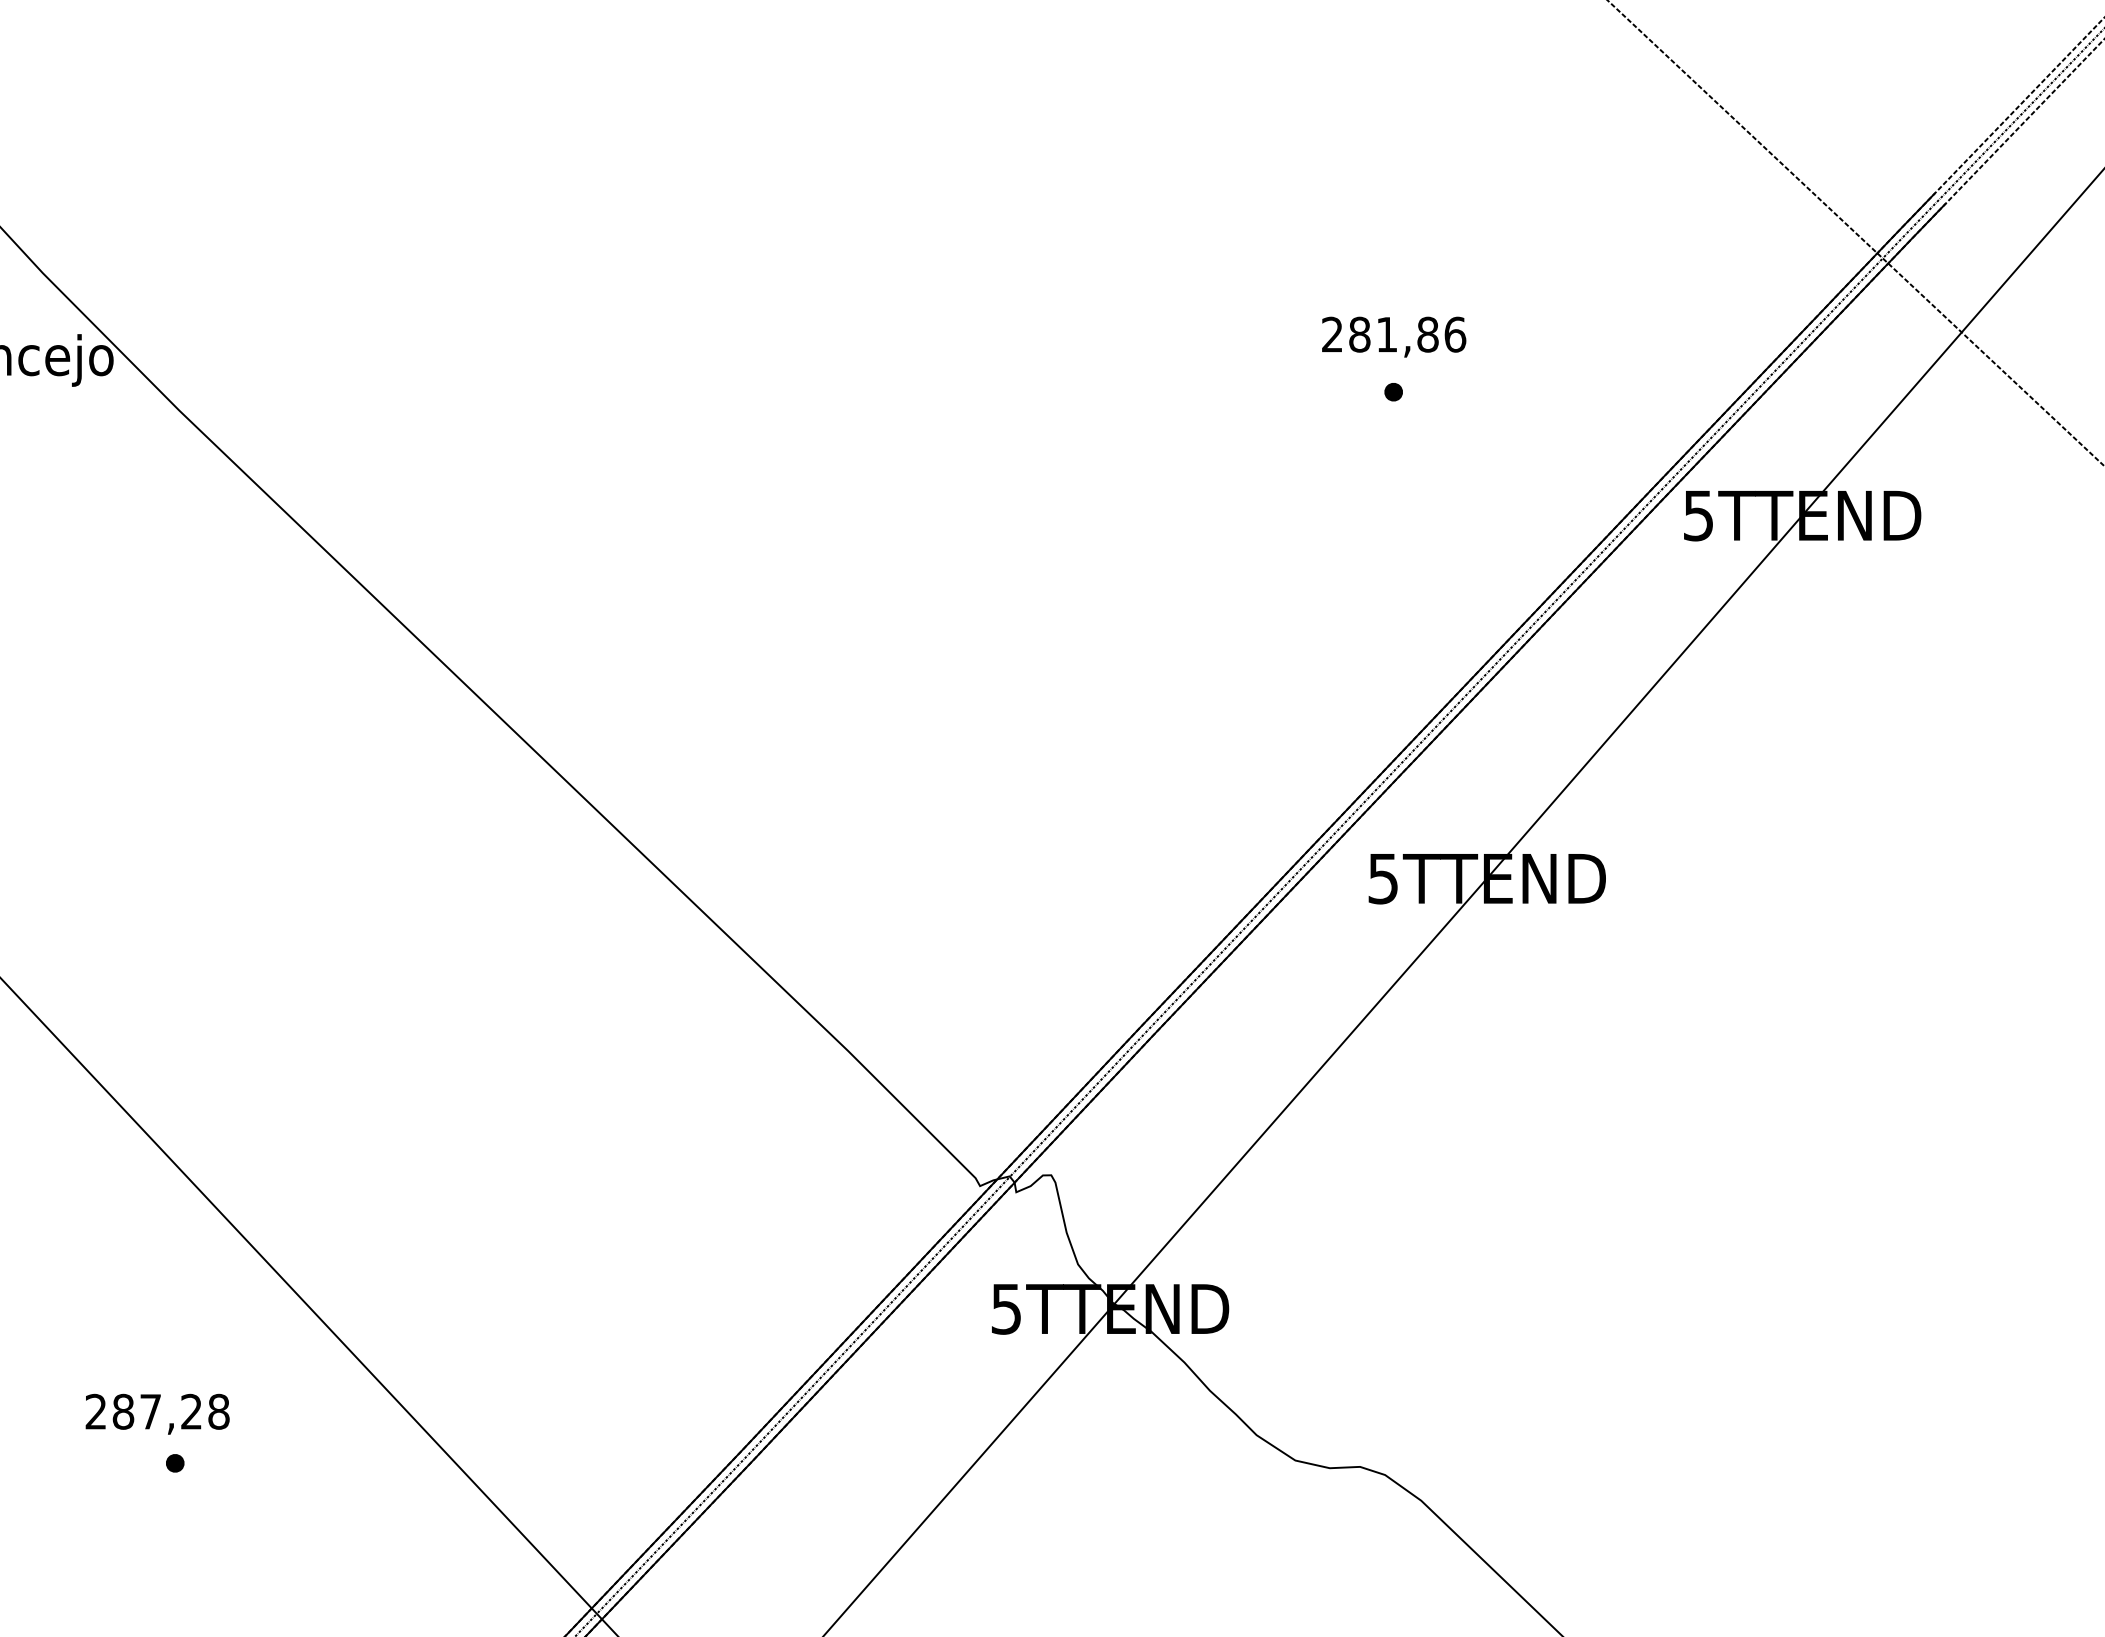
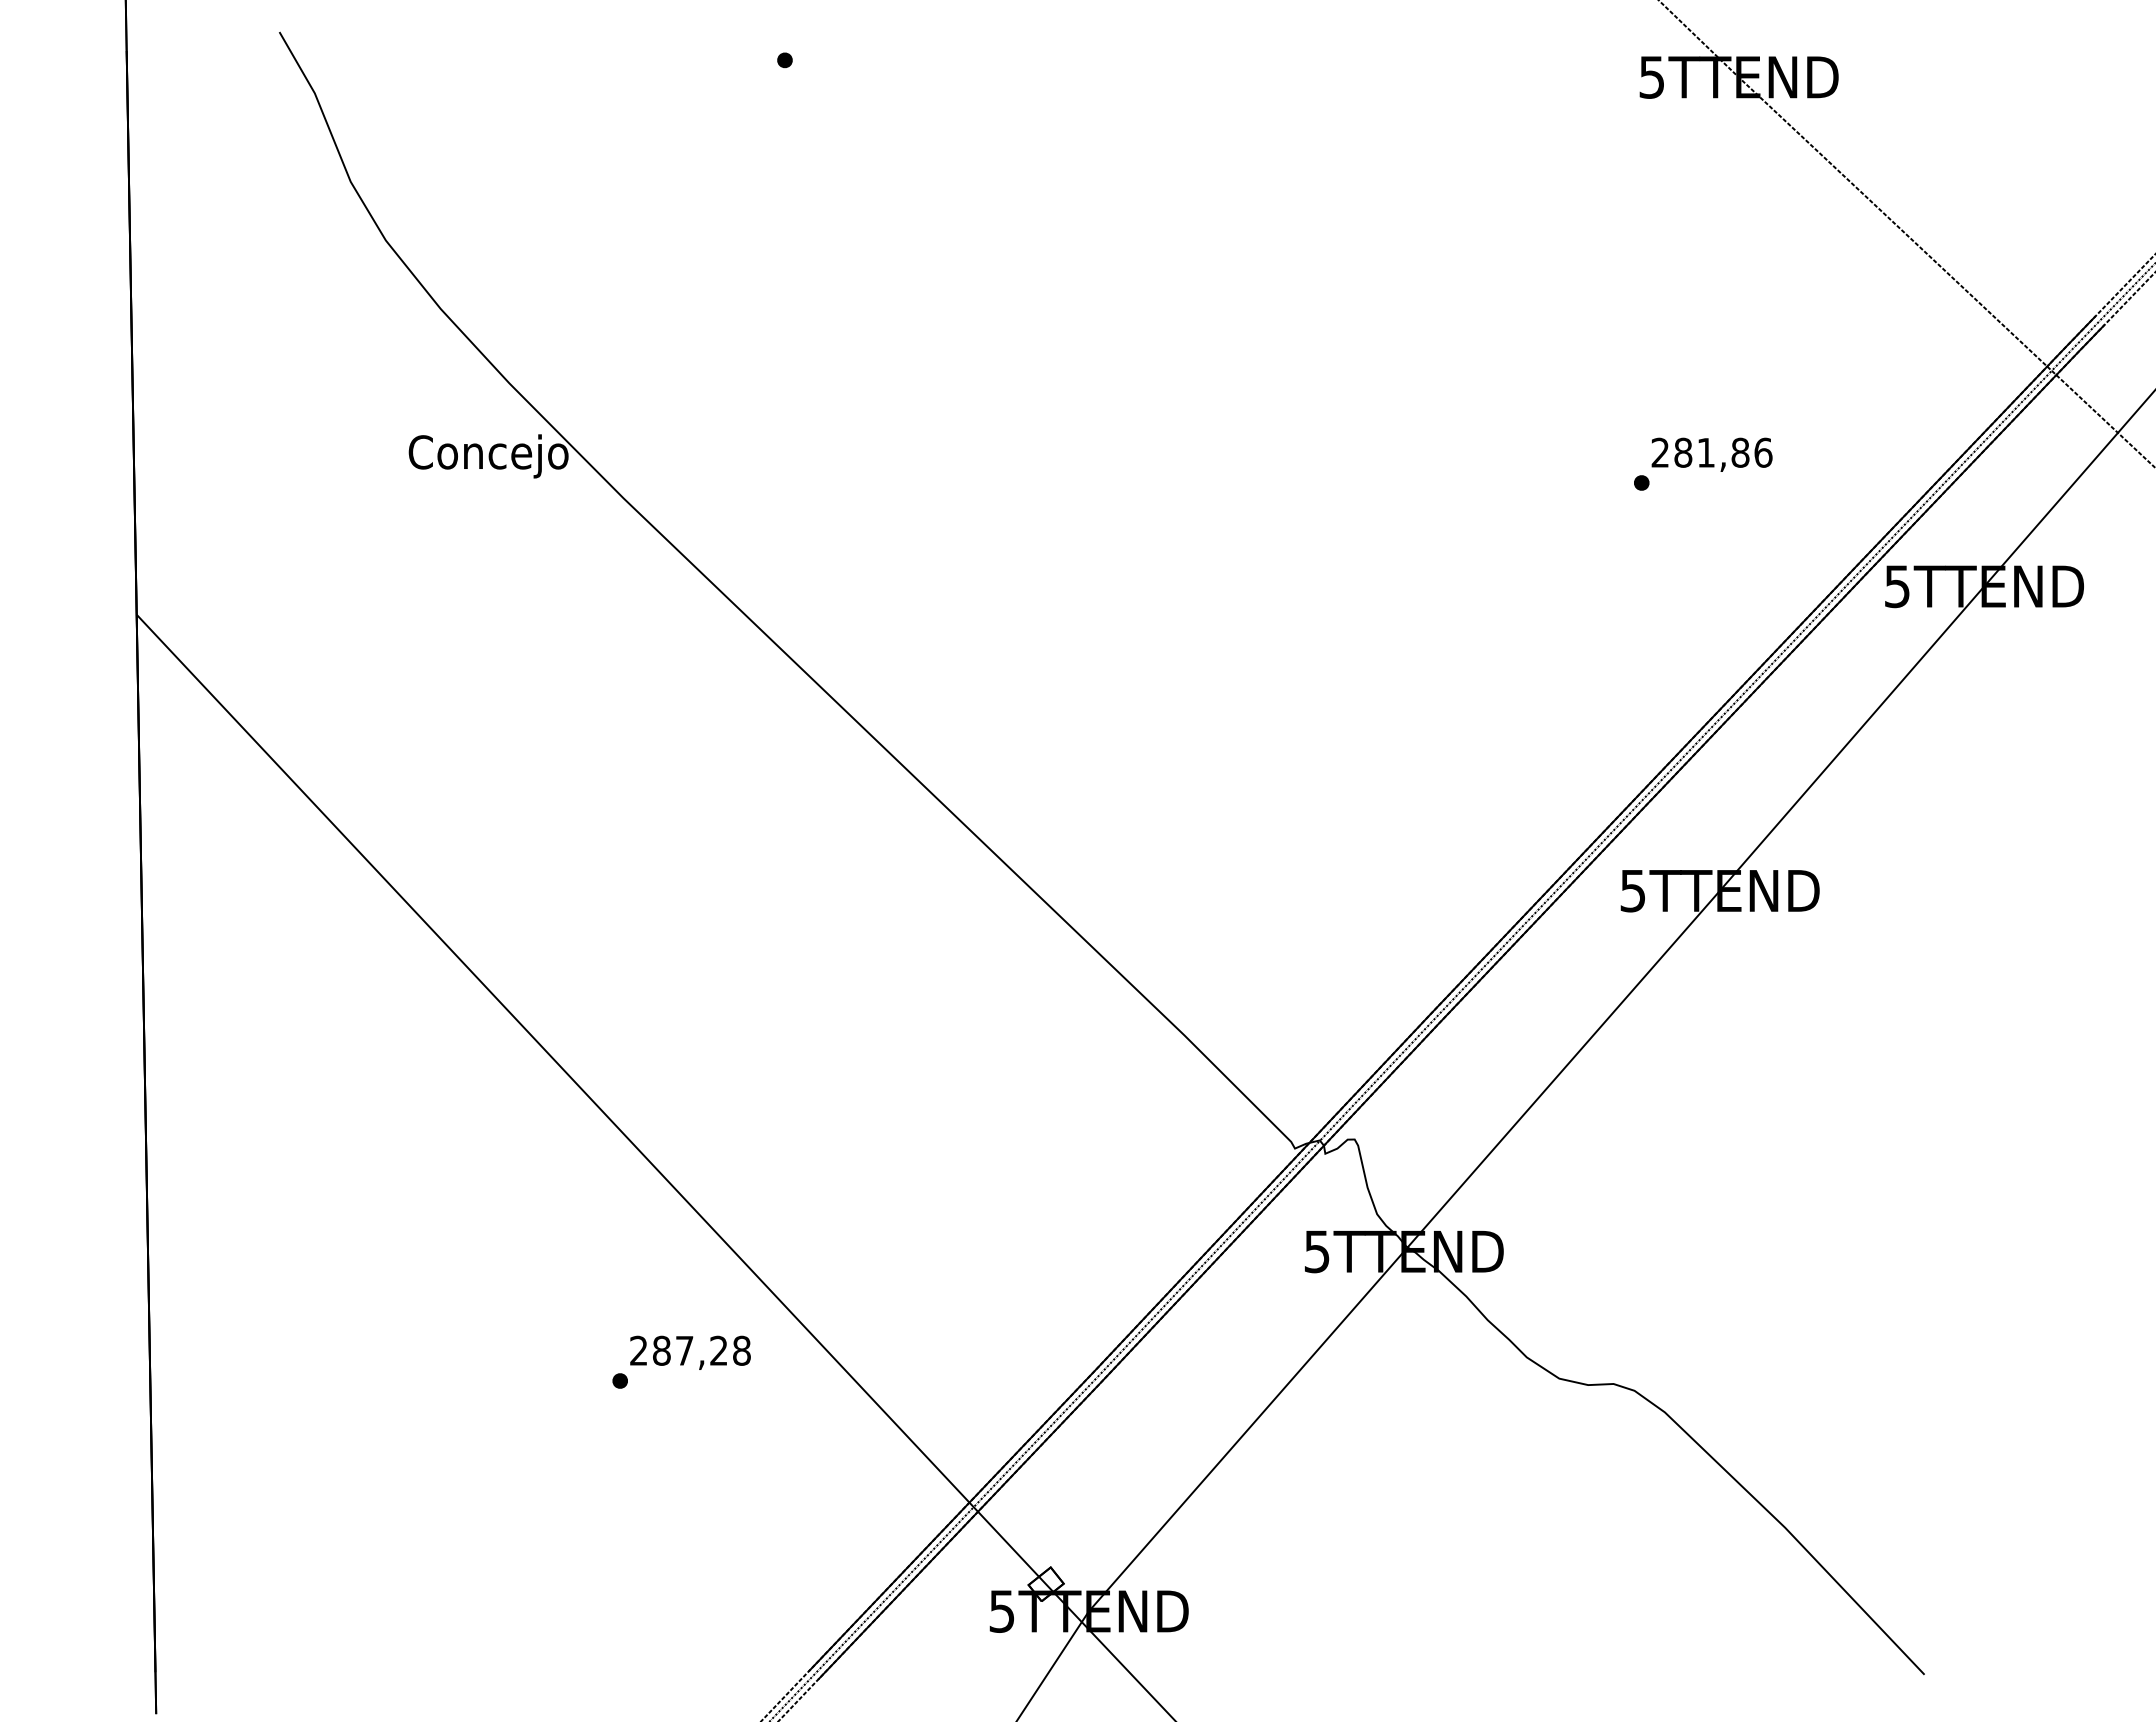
text: (1393, 336) -> (1711, 454), moved
text: (157, 1413) -> (690, 1352), moved

